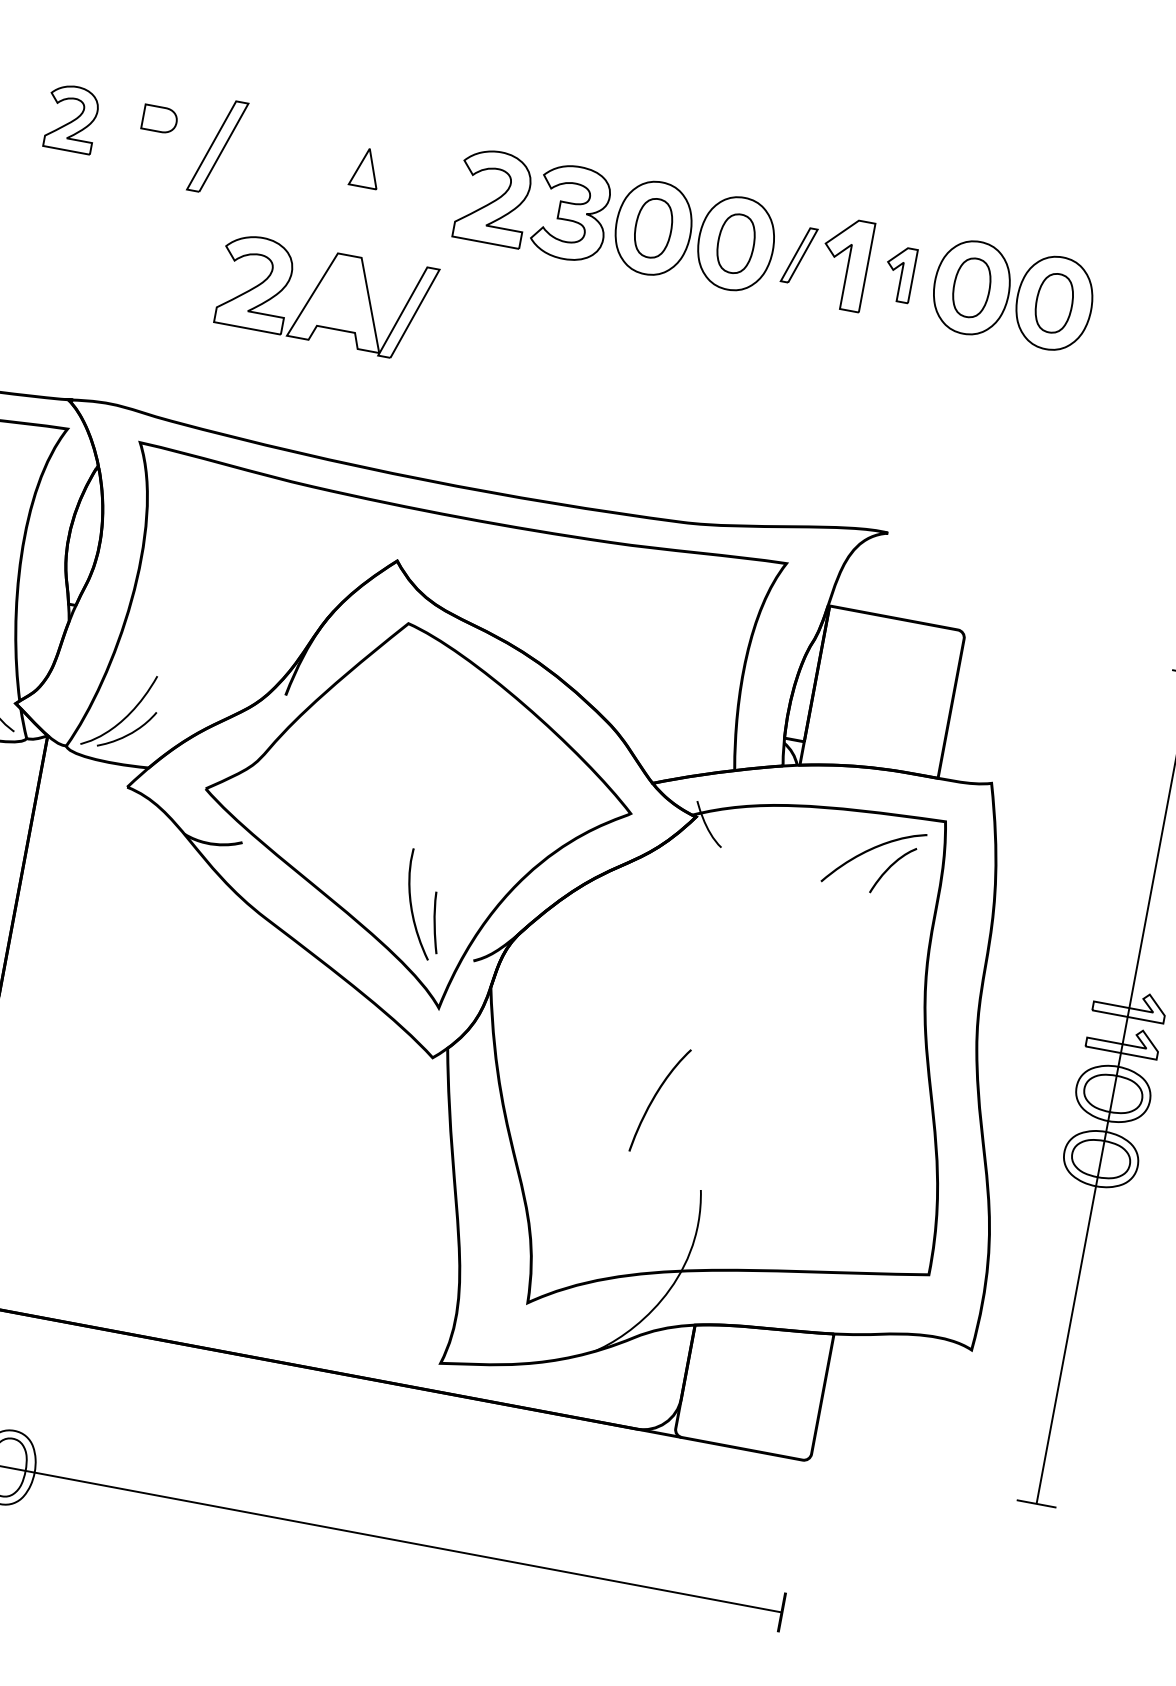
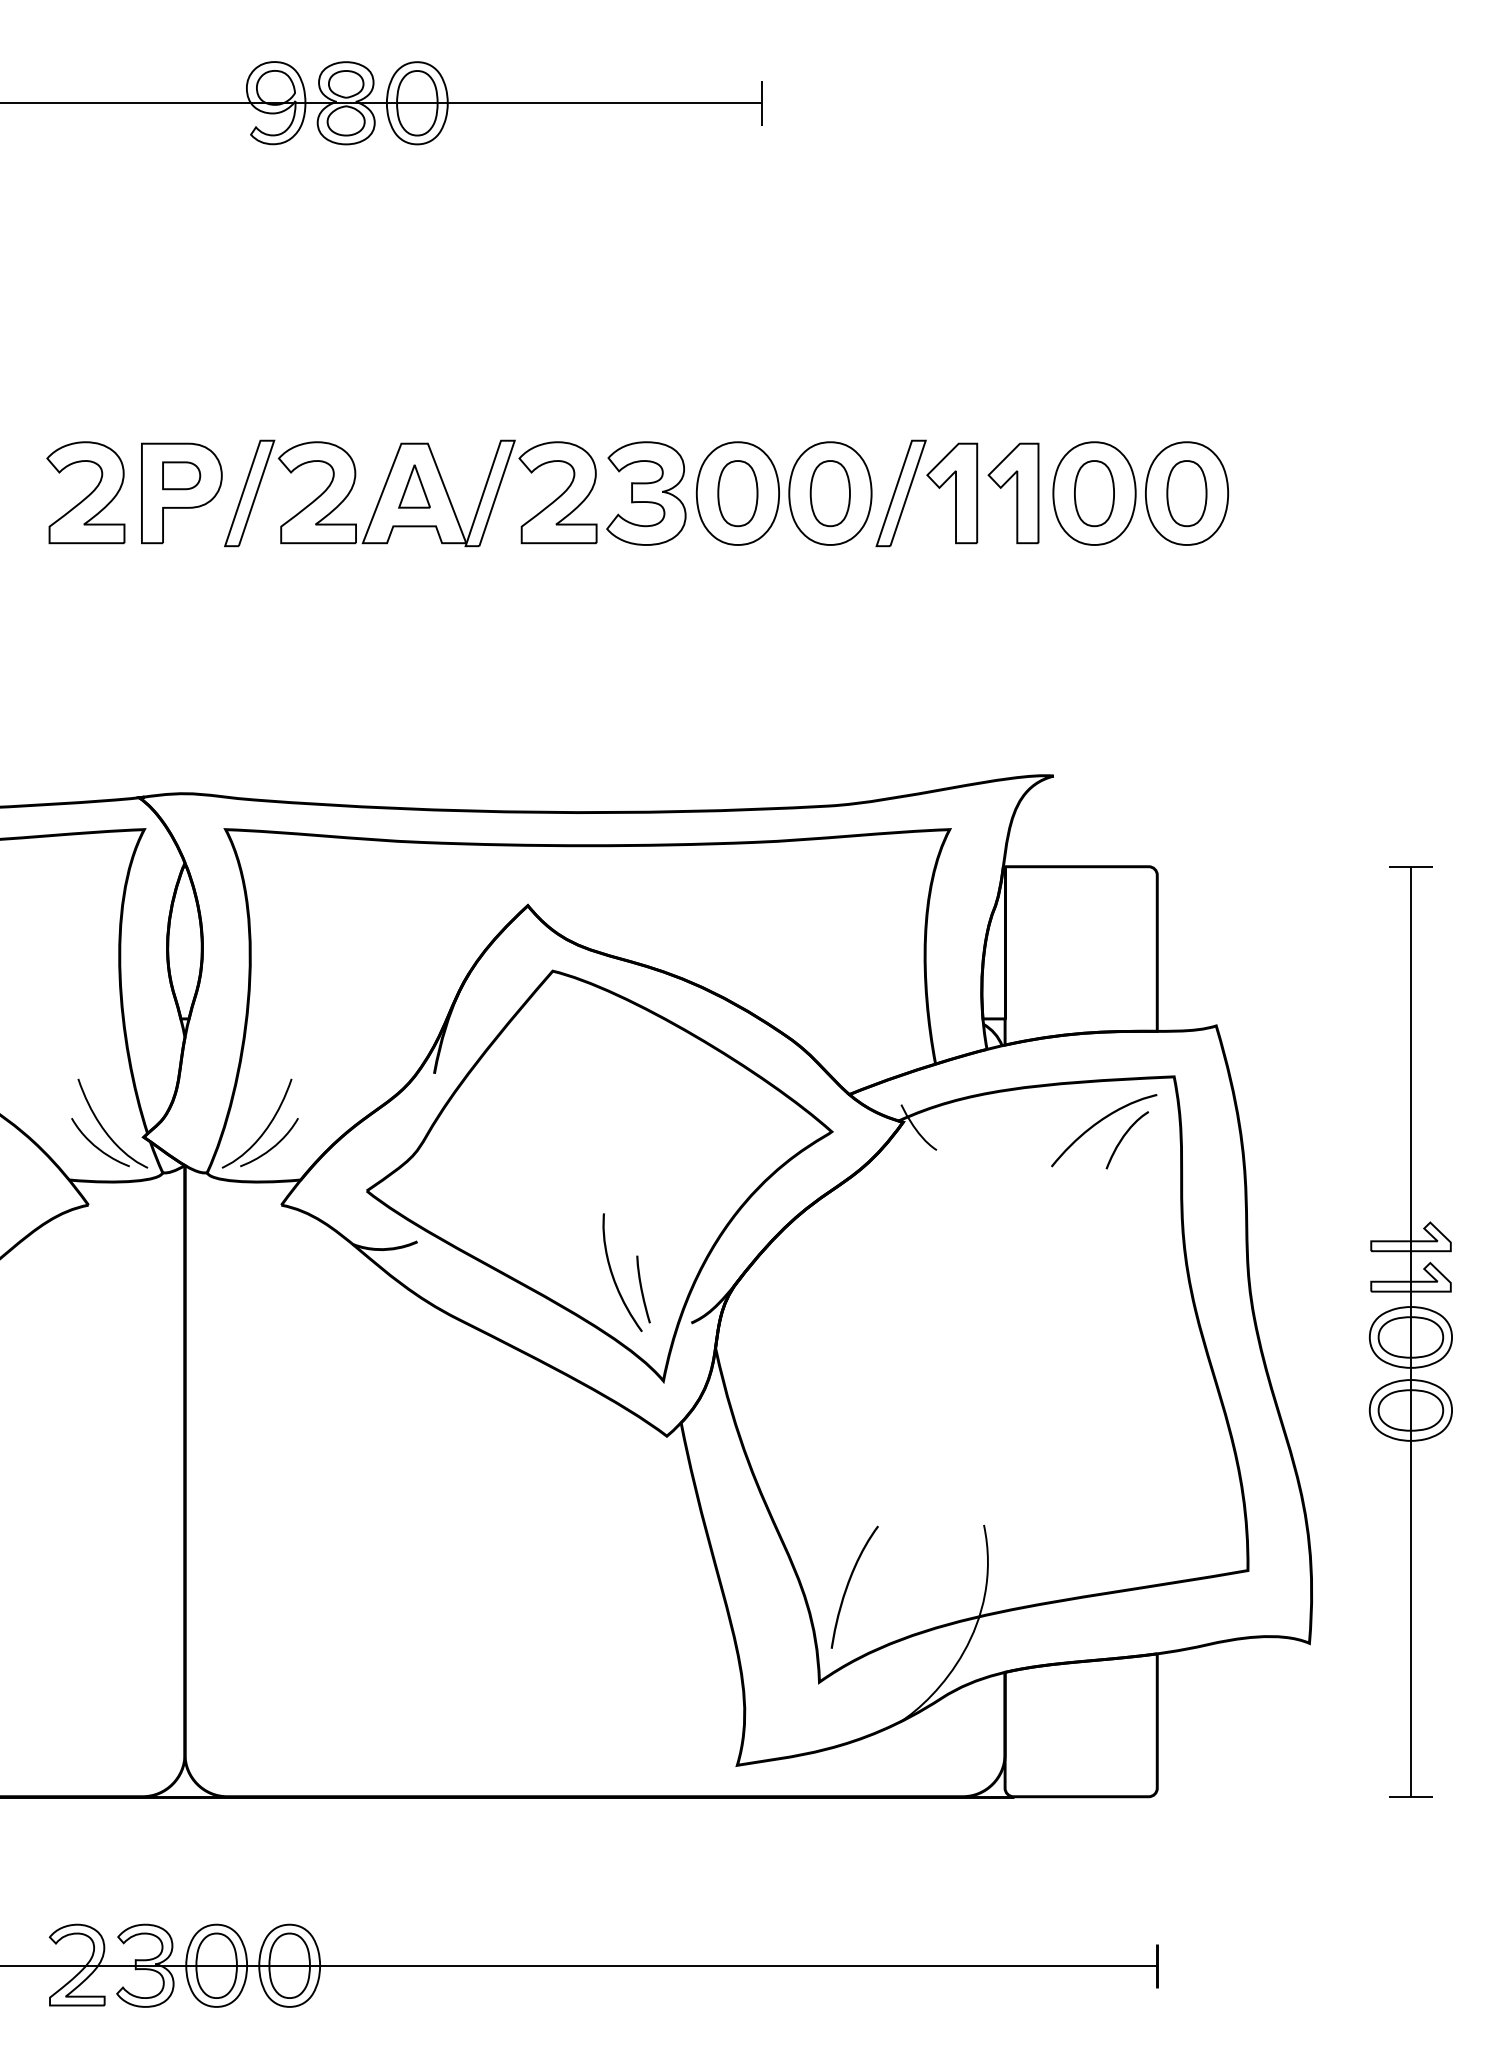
part: (71, 118) -> (85, 492), size x1.43
part: (156, 135) -> (181, 493), added
part: (798, 255) -> (900, 493), size x1.67
part: (899, 274) -> (1013, 493), size x1.67
part: (325, 297) -> (396, 493), moved
curve: (656, 1096) -> (849, 1583), moved

